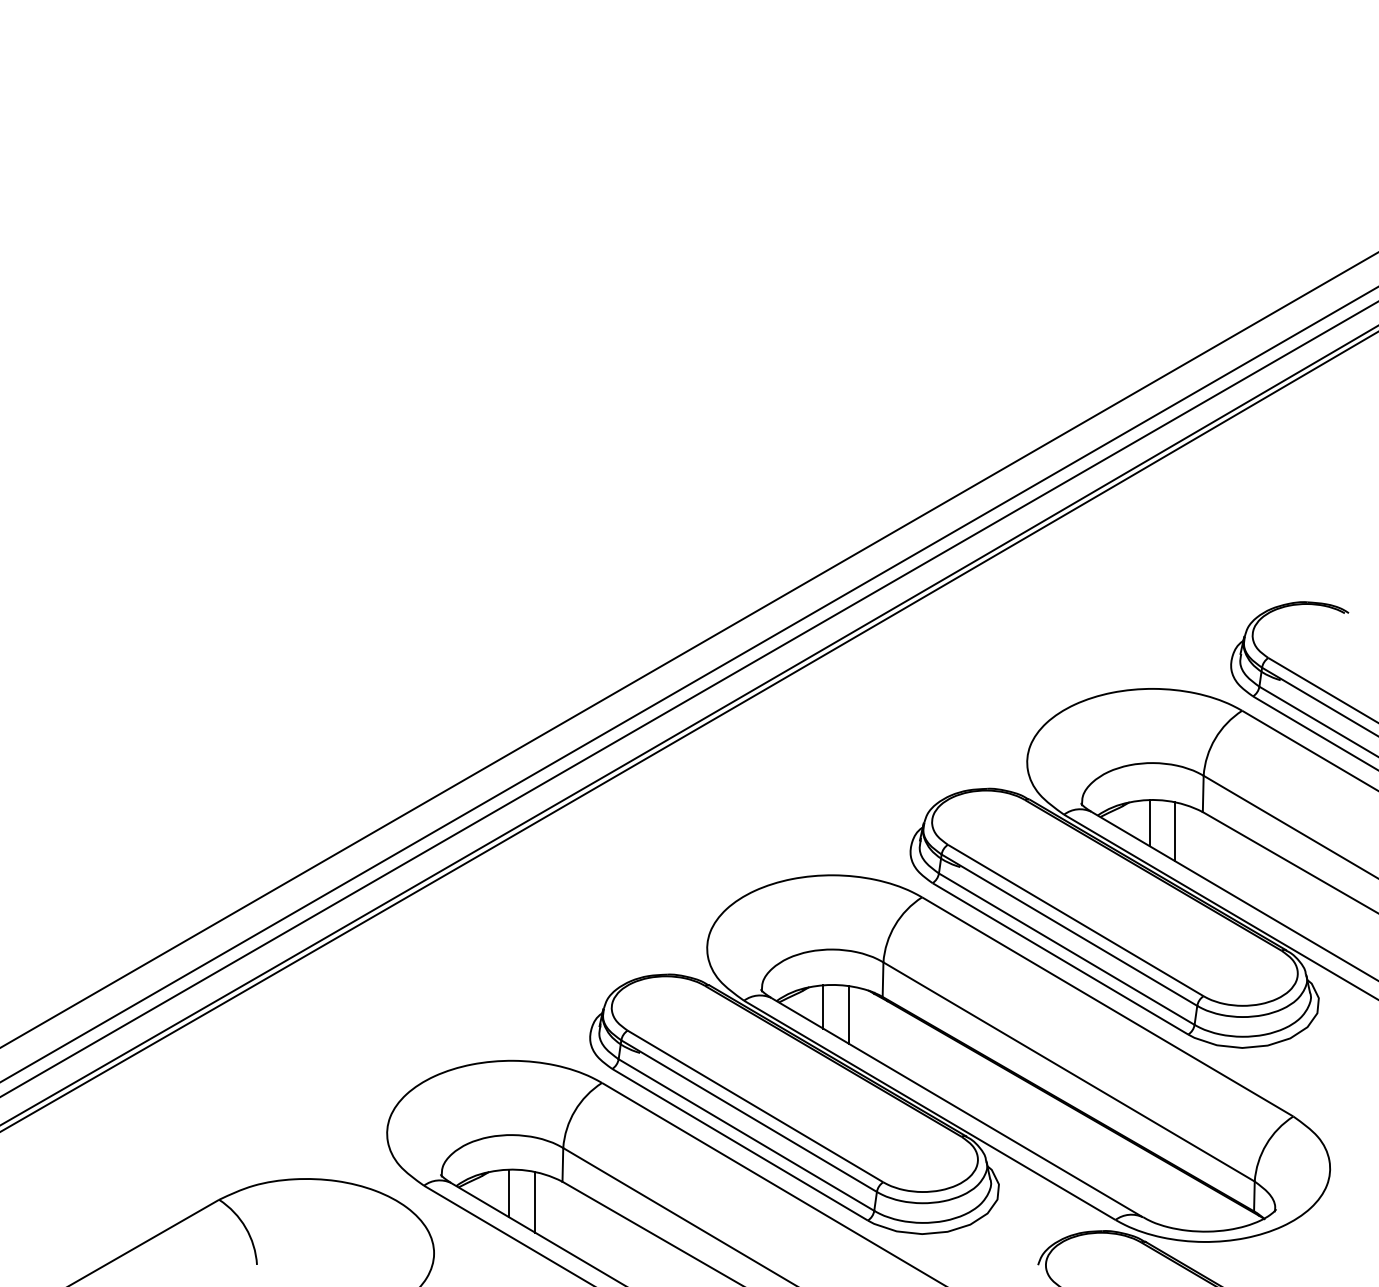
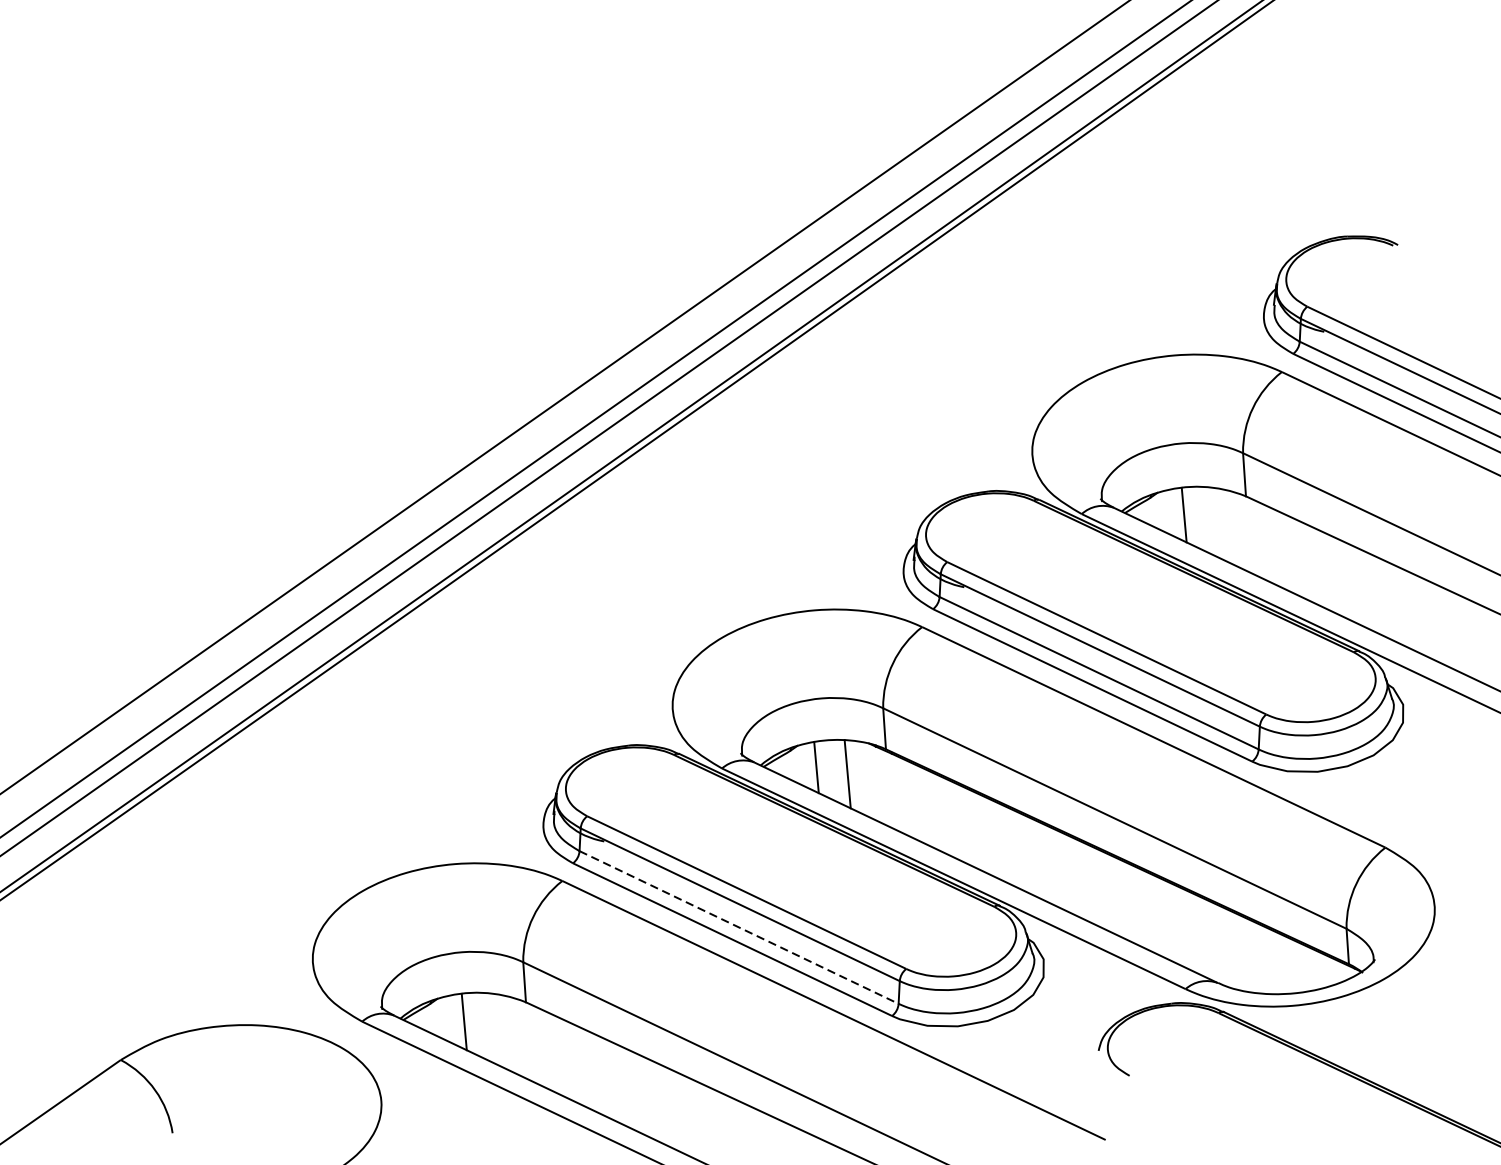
line: (1175, 831) -> (1215, 522), removed
line: (746, 1135) -> (739, 928), solid -> dashed
line: (535, 1201) -> (496, 1028), removed

